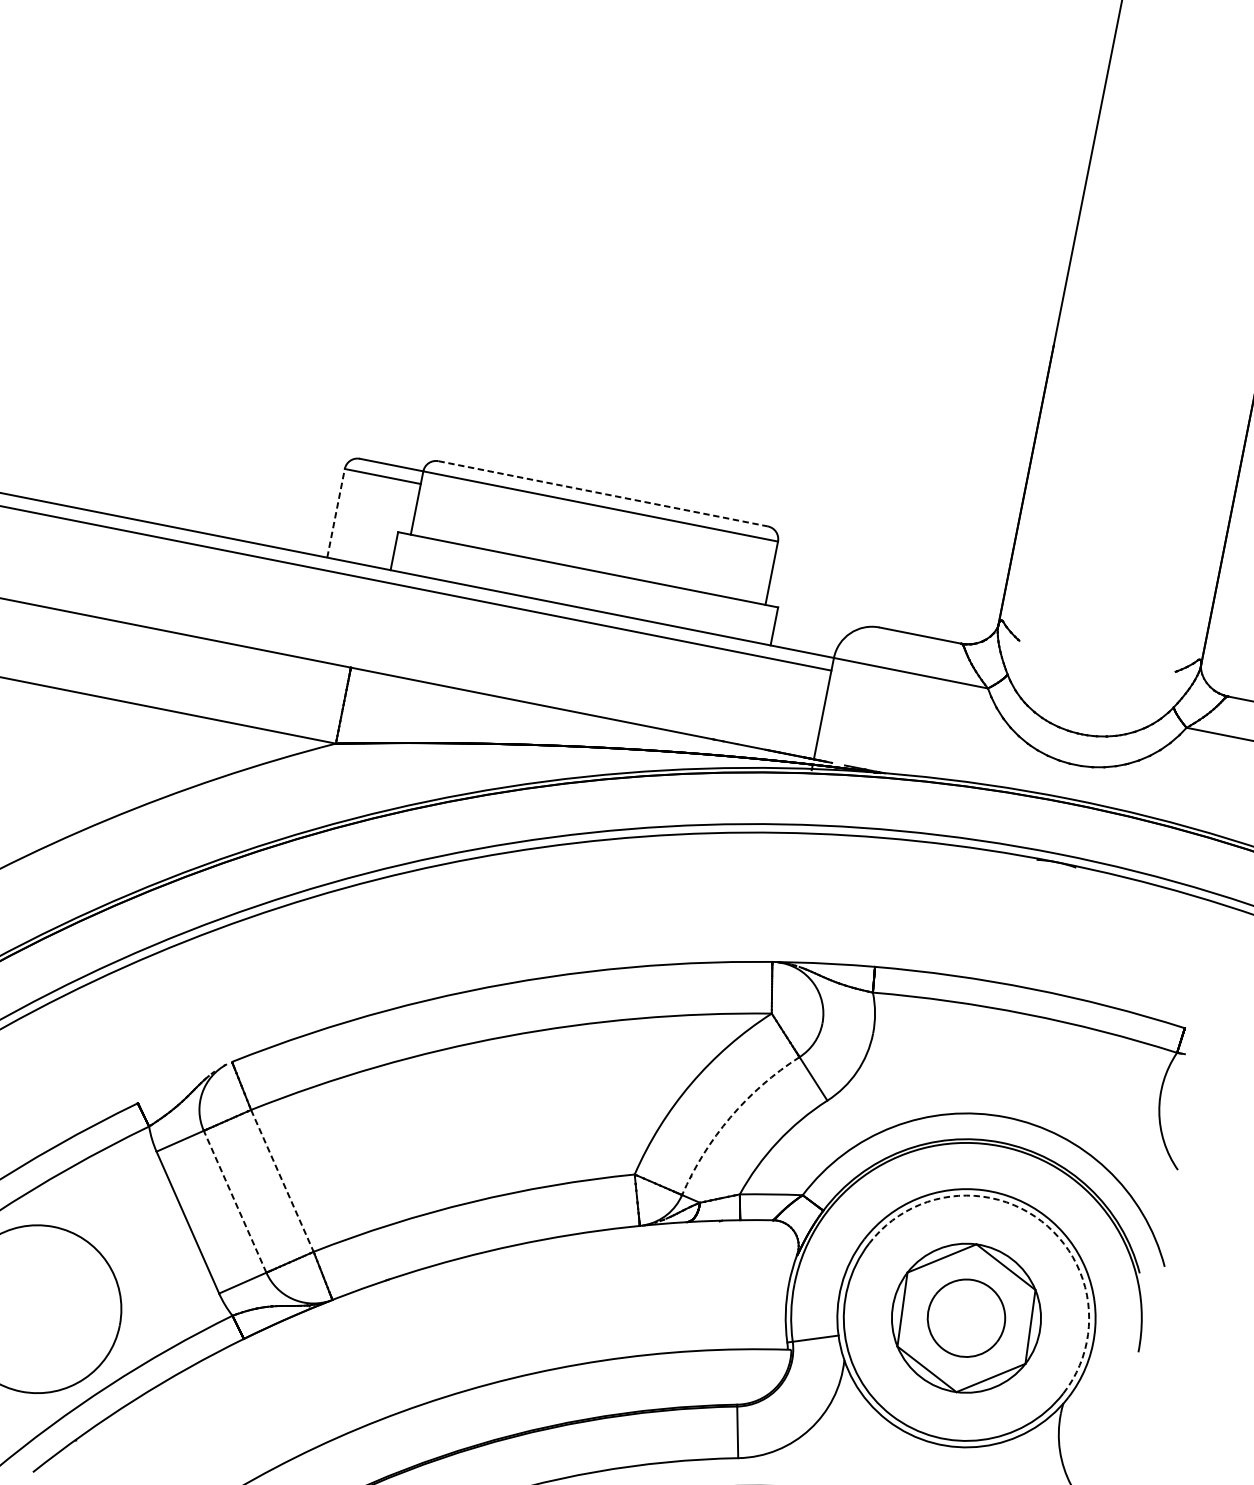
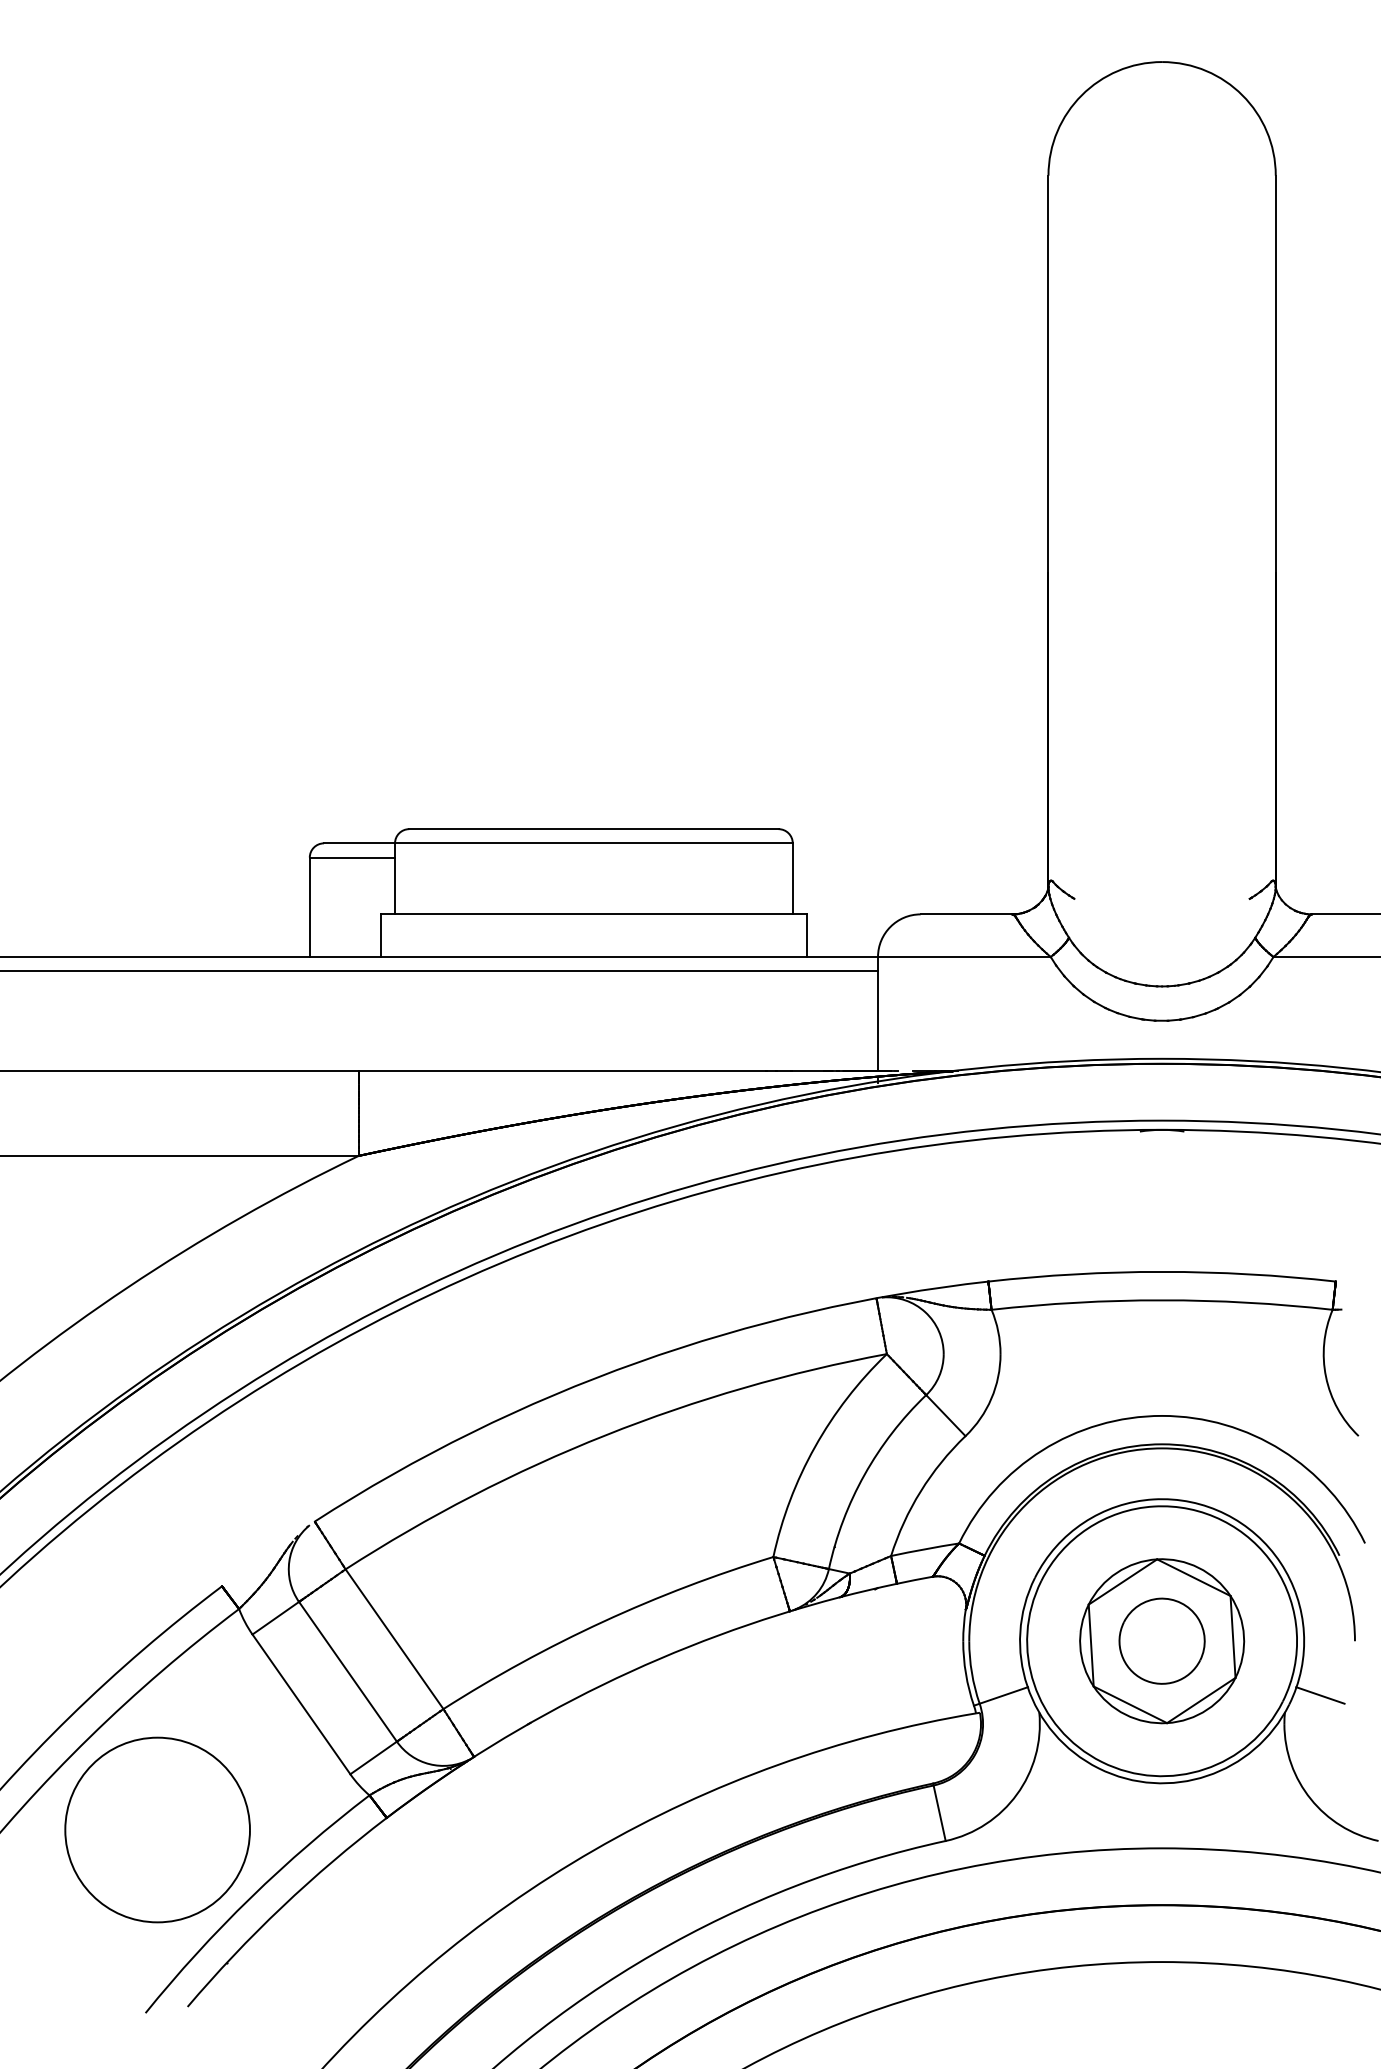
line: (602, 494) -> (593, 829), dashed -> solid
line: (335, 513) -> (309, 907), dashed -> solid
arc: (730, 1117) -> (864, 1474), dashed -> solid
line: (282, 1181) -> (394, 1639), dashed -> solid
line: (234, 1201) -> (347, 1671), dashed -> solid
arc: (1041, 1221) -> (1222, 1520), dashed -> solid
line: (1098, 1394) -> (1320, 1695), added

